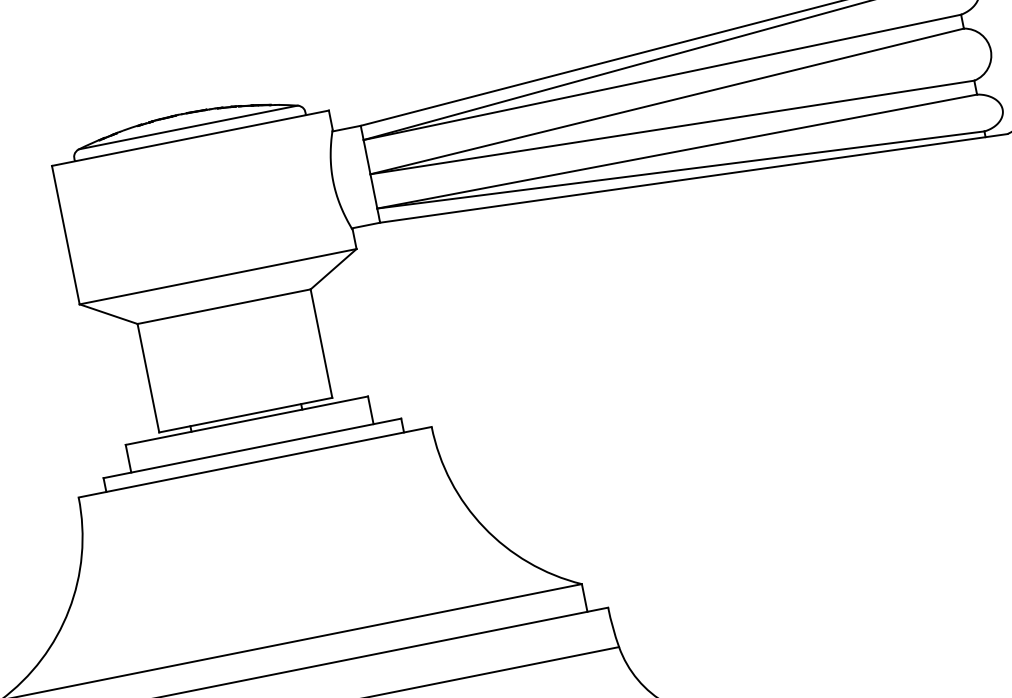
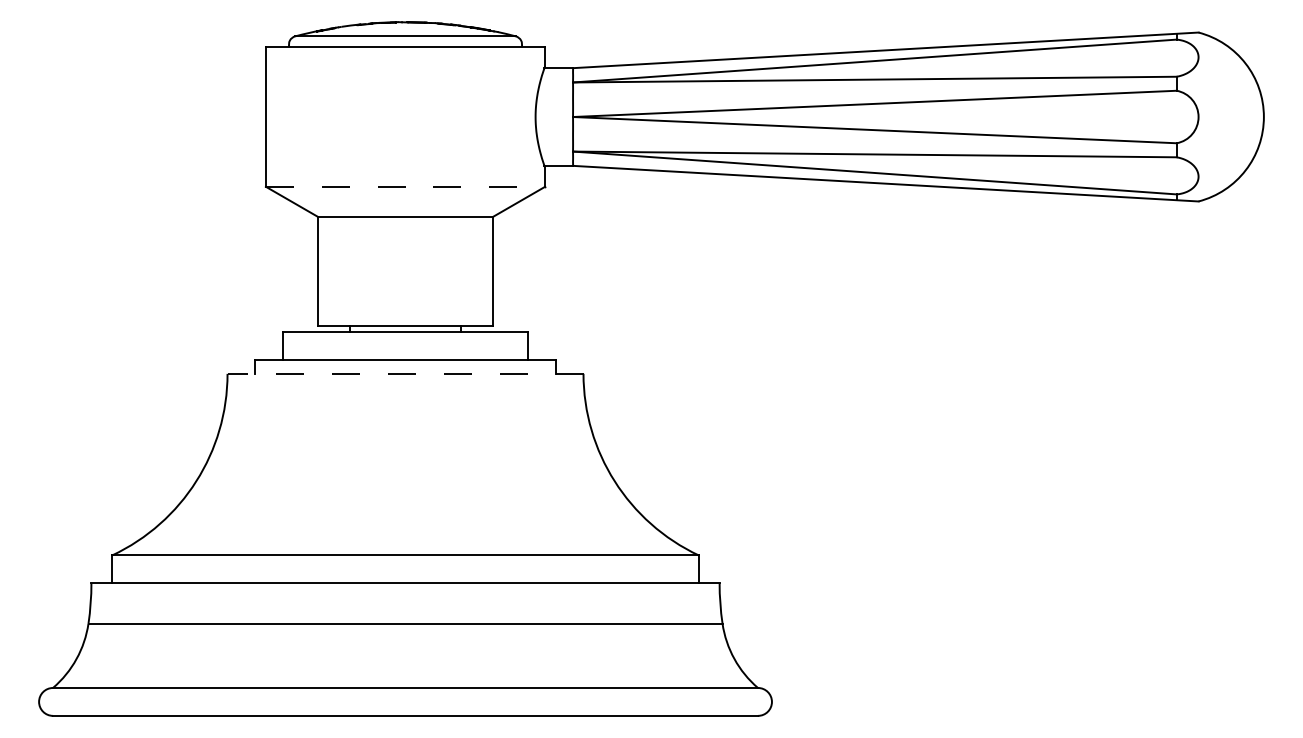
line: (218, 276) -> (405, 186), solid -> dashed
line: (255, 461) -> (405, 373), solid -> dashed

